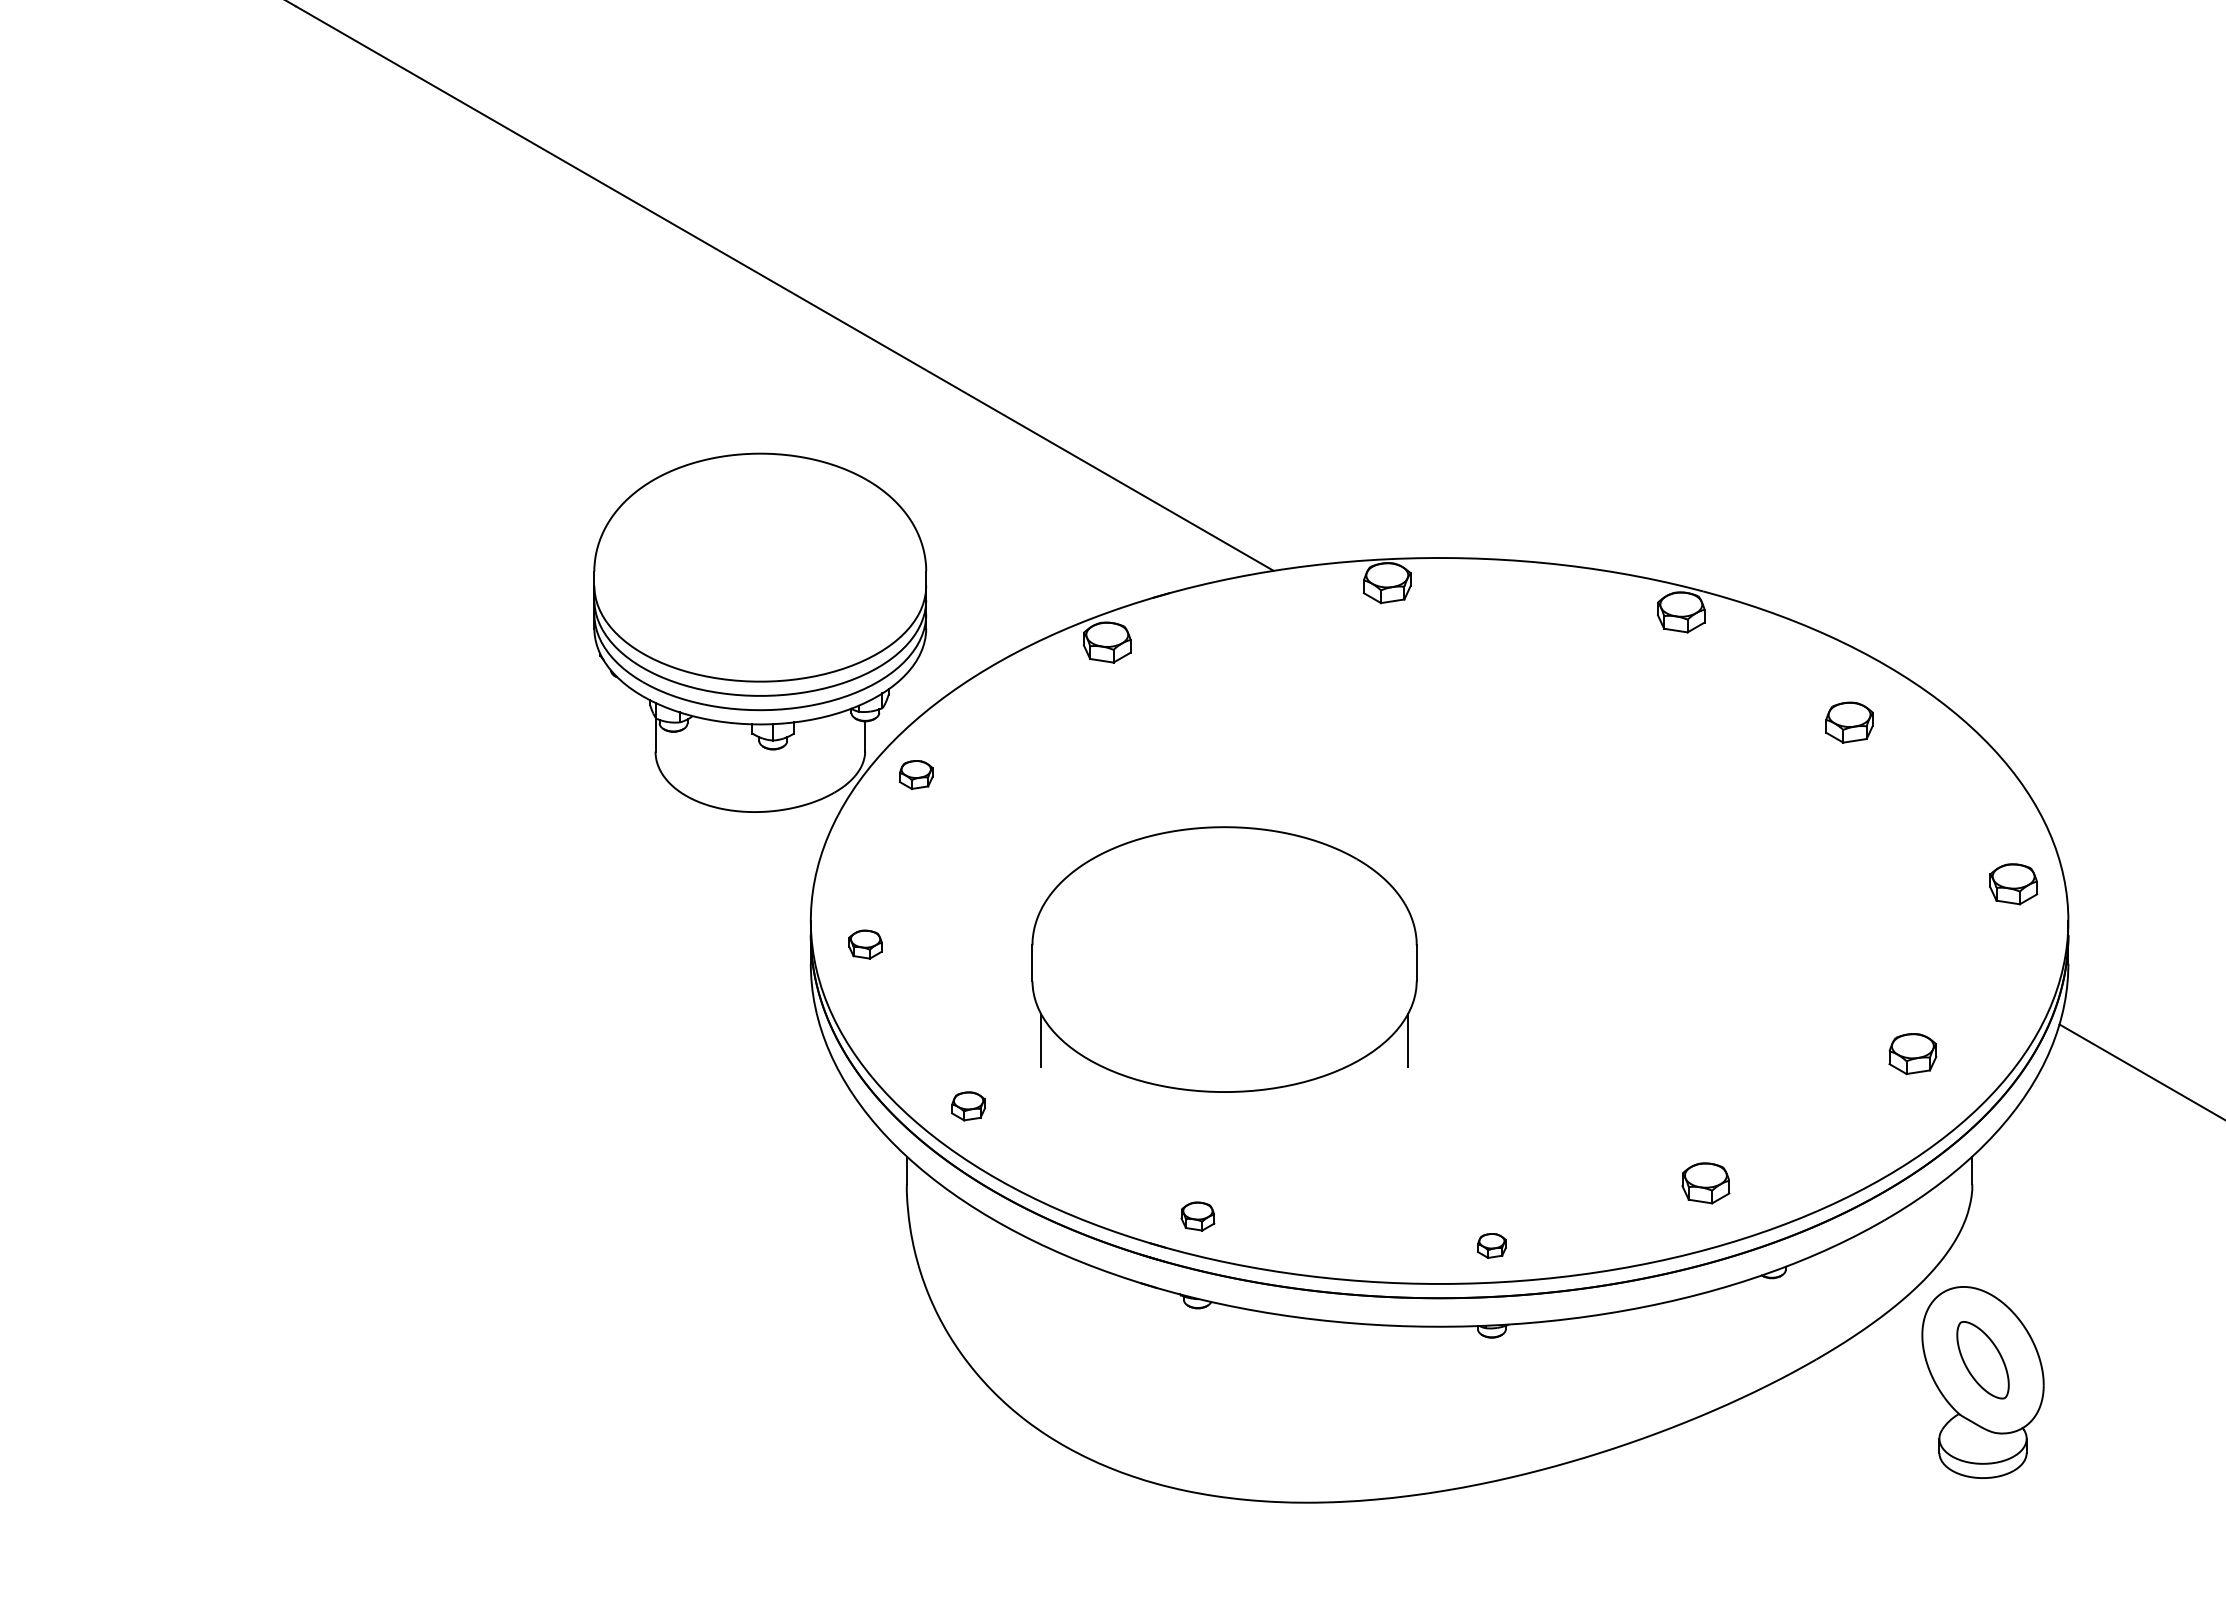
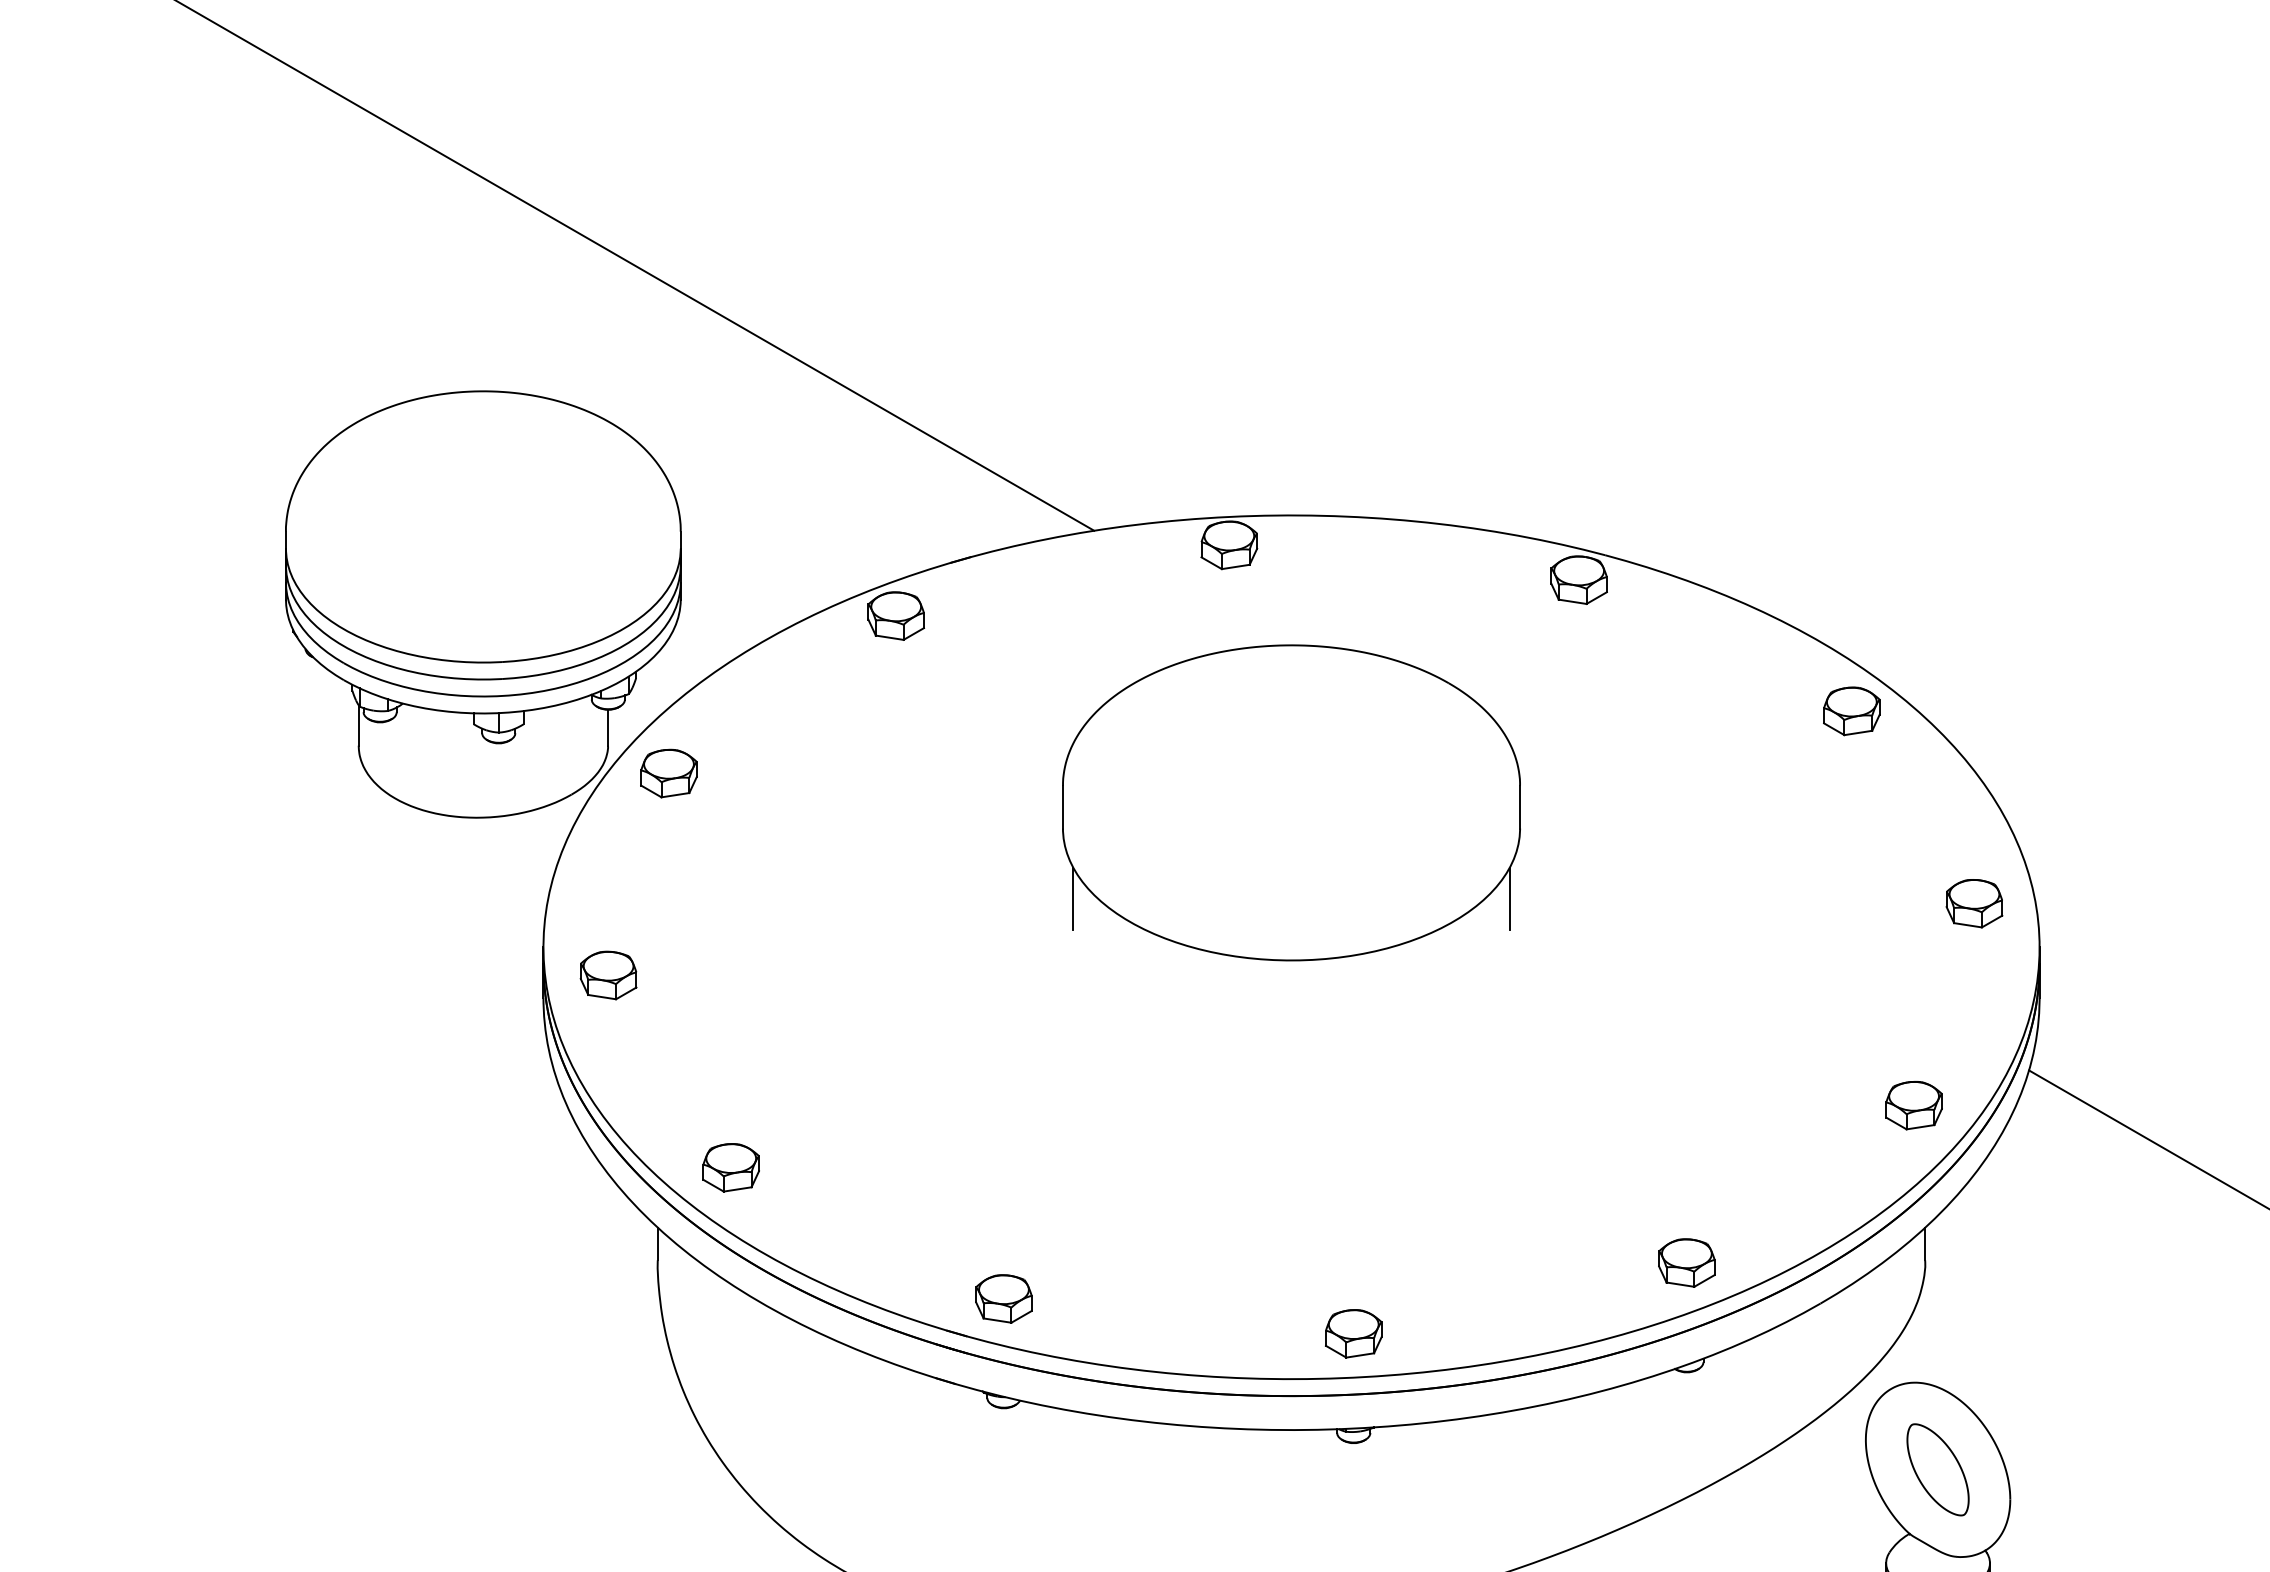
part: (1849, 722) -> (1851, 711), moved
part: (915, 774) -> (668, 773), size x1.43
part: (865, 944) -> (608, 975), size x1.43
part: (1224, 959) -> (1291, 802), moved
part: (1912, 1054) -> (1913, 1106), moved
part: (968, 1106) -> (731, 1168), size x1.43
part: (1705, 1183) -> (1686, 1263), moved
part: (1197, 1216) -> (1003, 1298), size x1.43
part: (1491, 1245) -> (1353, 1333), size x1.67

